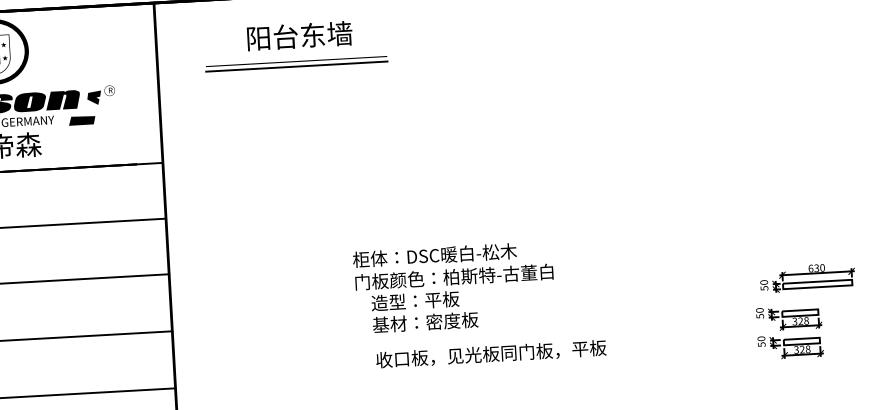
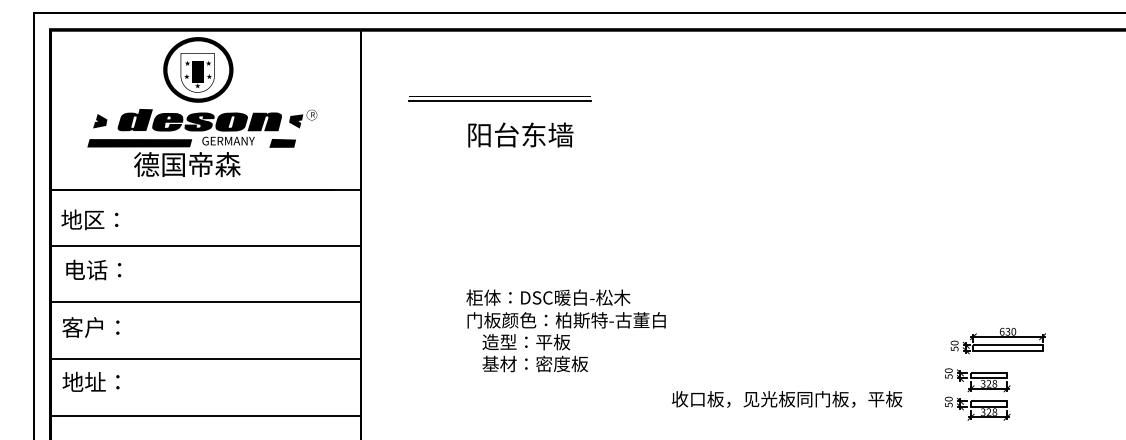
text: (299, 35) -> (520, 134), moved
text: (453, 287) -> (565, 330), moved
text: (491, 354) -> (787, 399), moved

